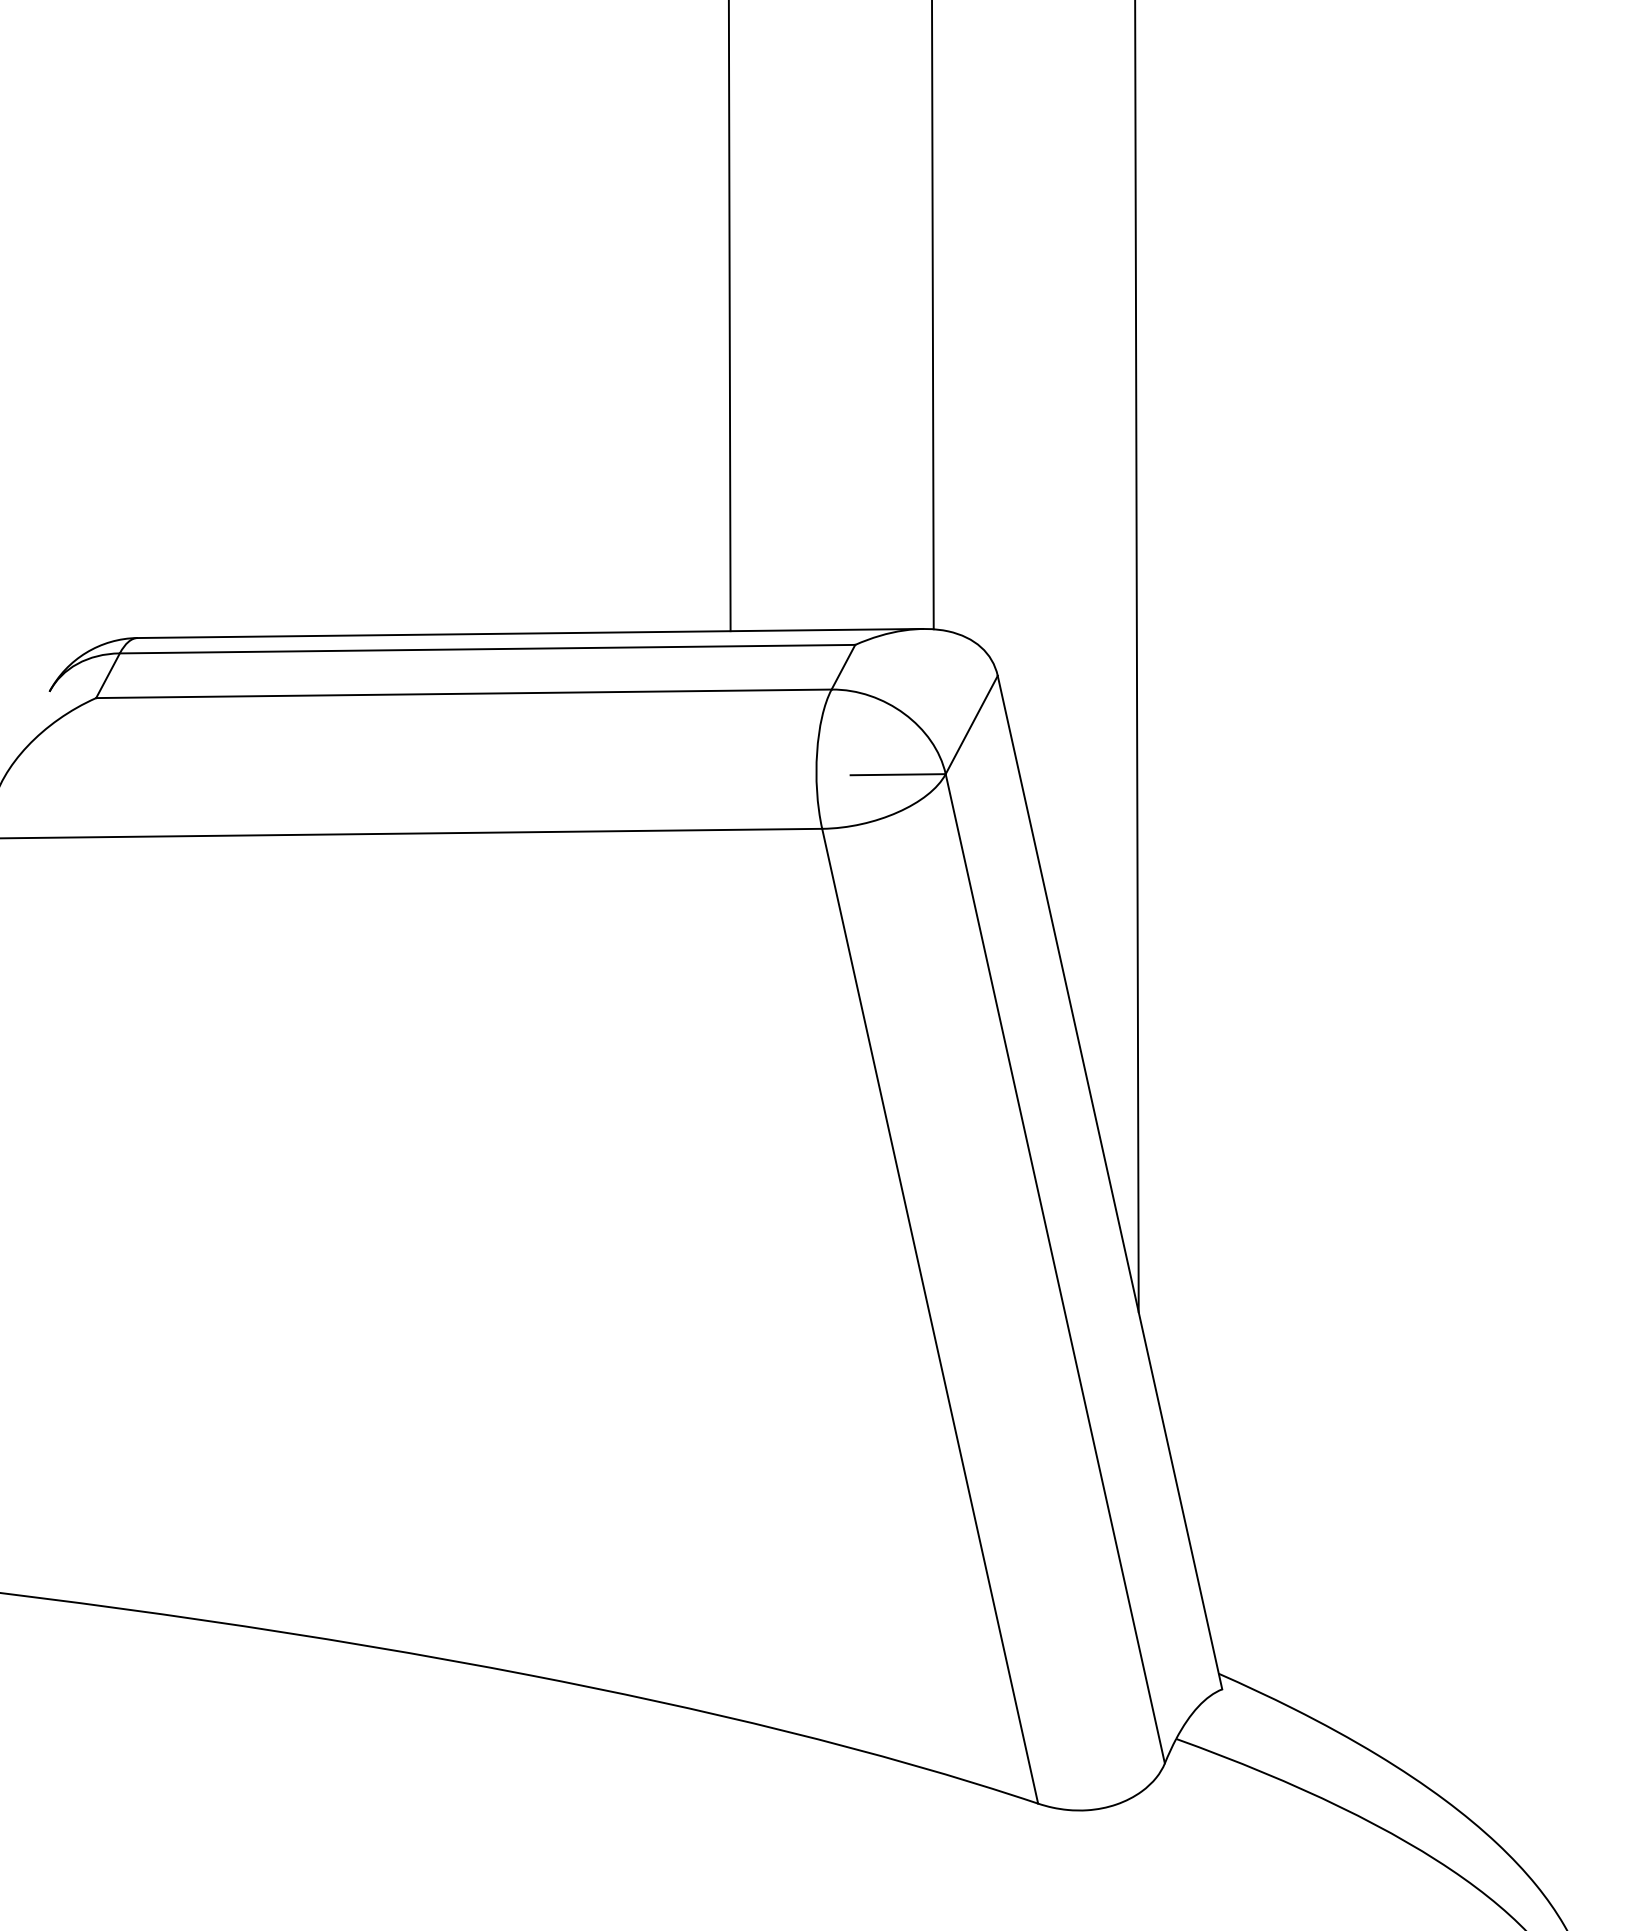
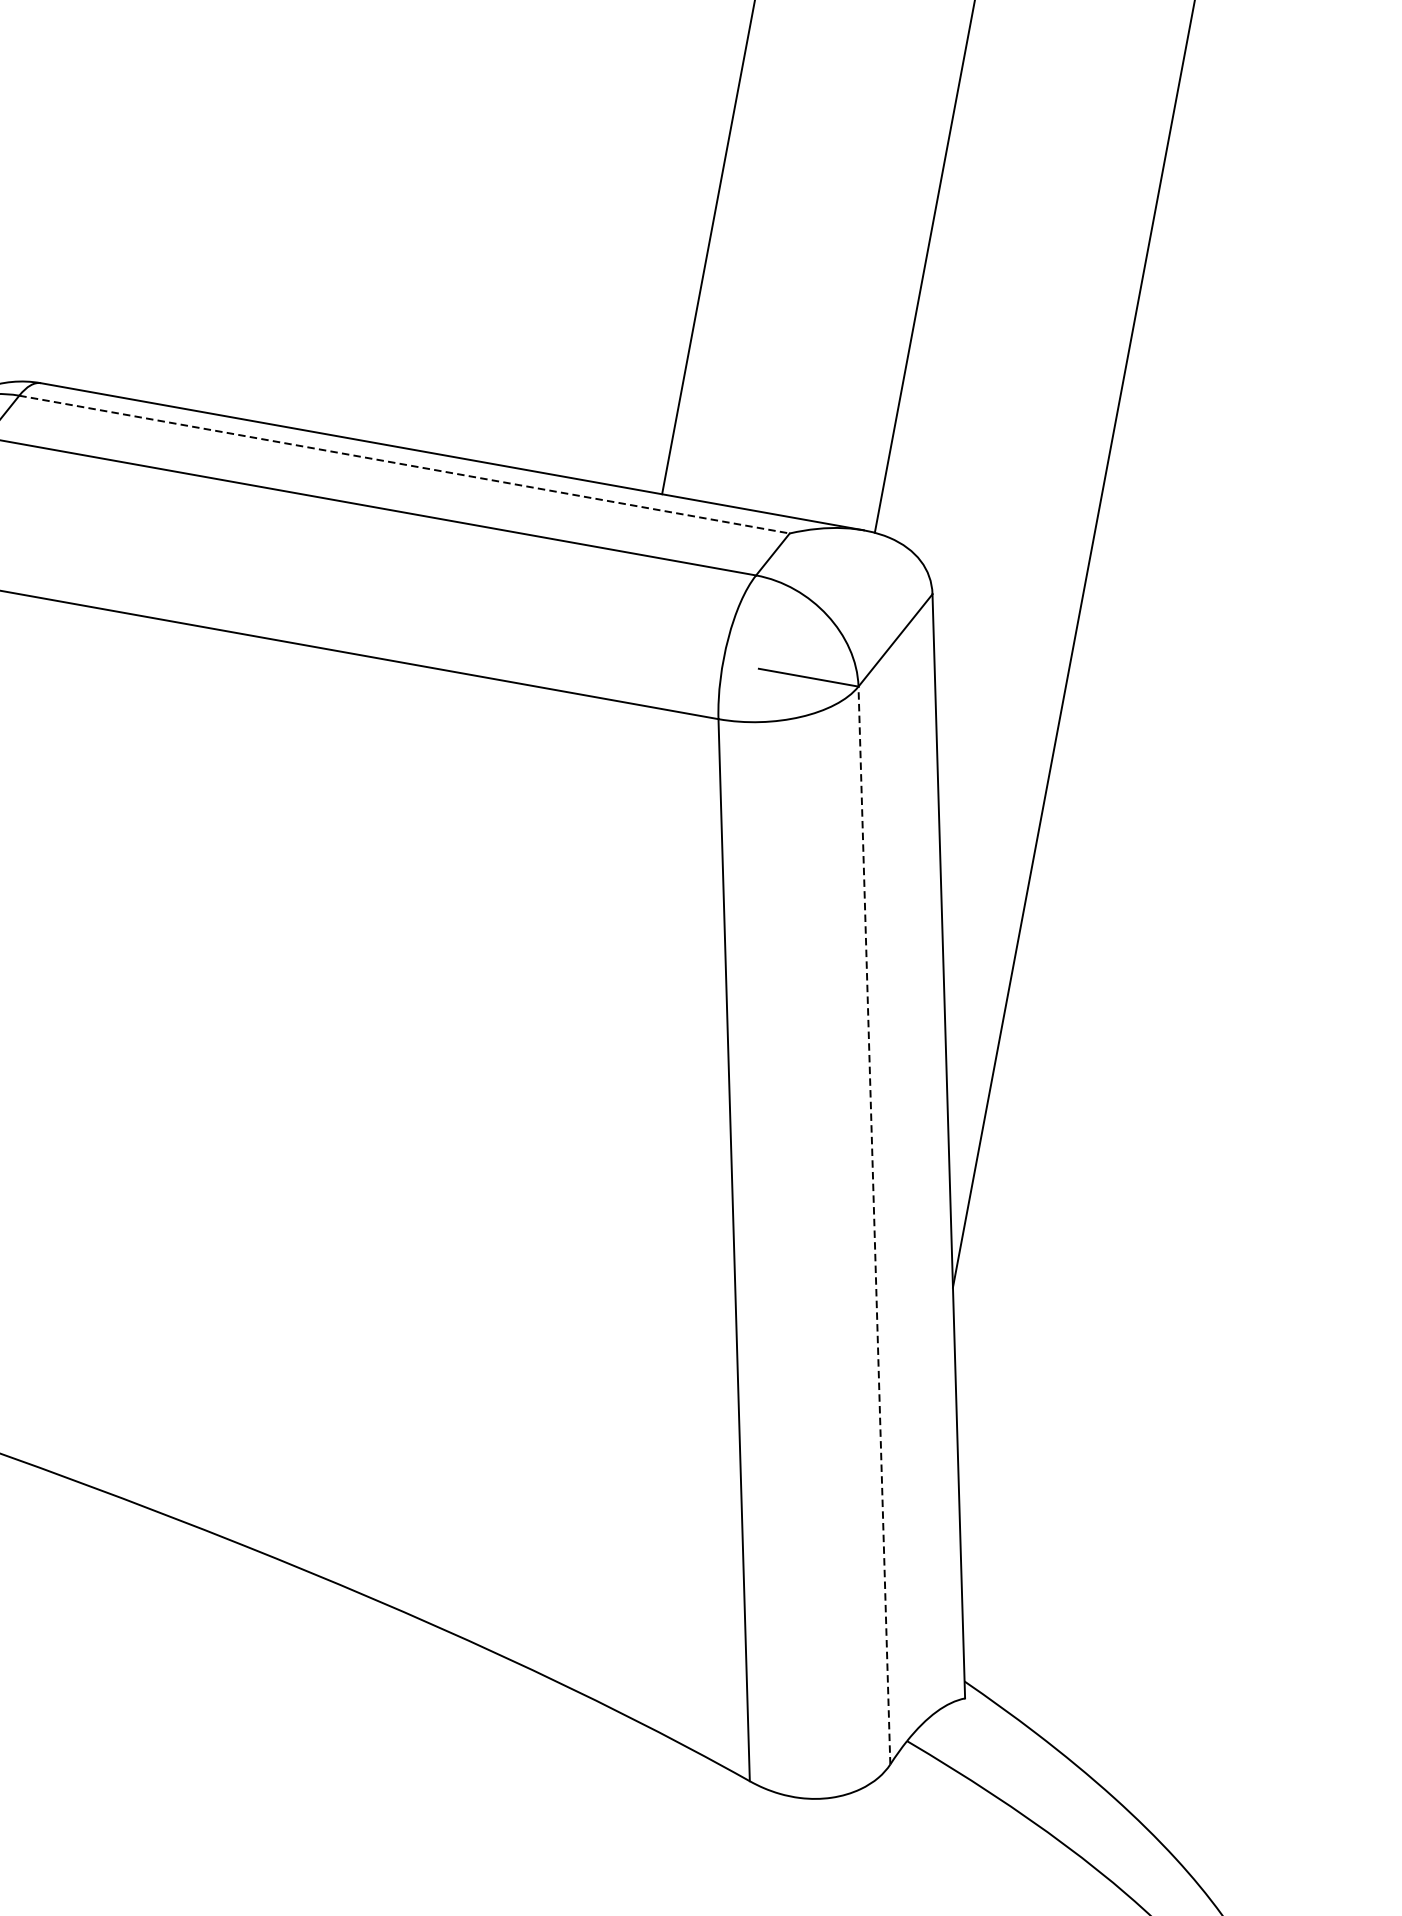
line: (487, 649) -> (404, 464), solid -> dashed
line: (1055, 1268) -> (874, 1225), solid -> dashed

